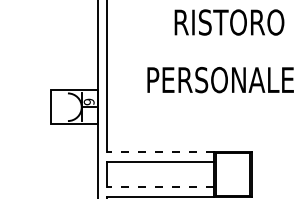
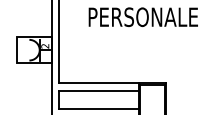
text: (220, 80) -> (143, 17), moved
text: (88, 101) -> (44, 45), 9 -> 2
line: (160, 151) -> (98, 83), dashed -> solid
line: (160, 186) -> (98, 109), dashed -> solid

